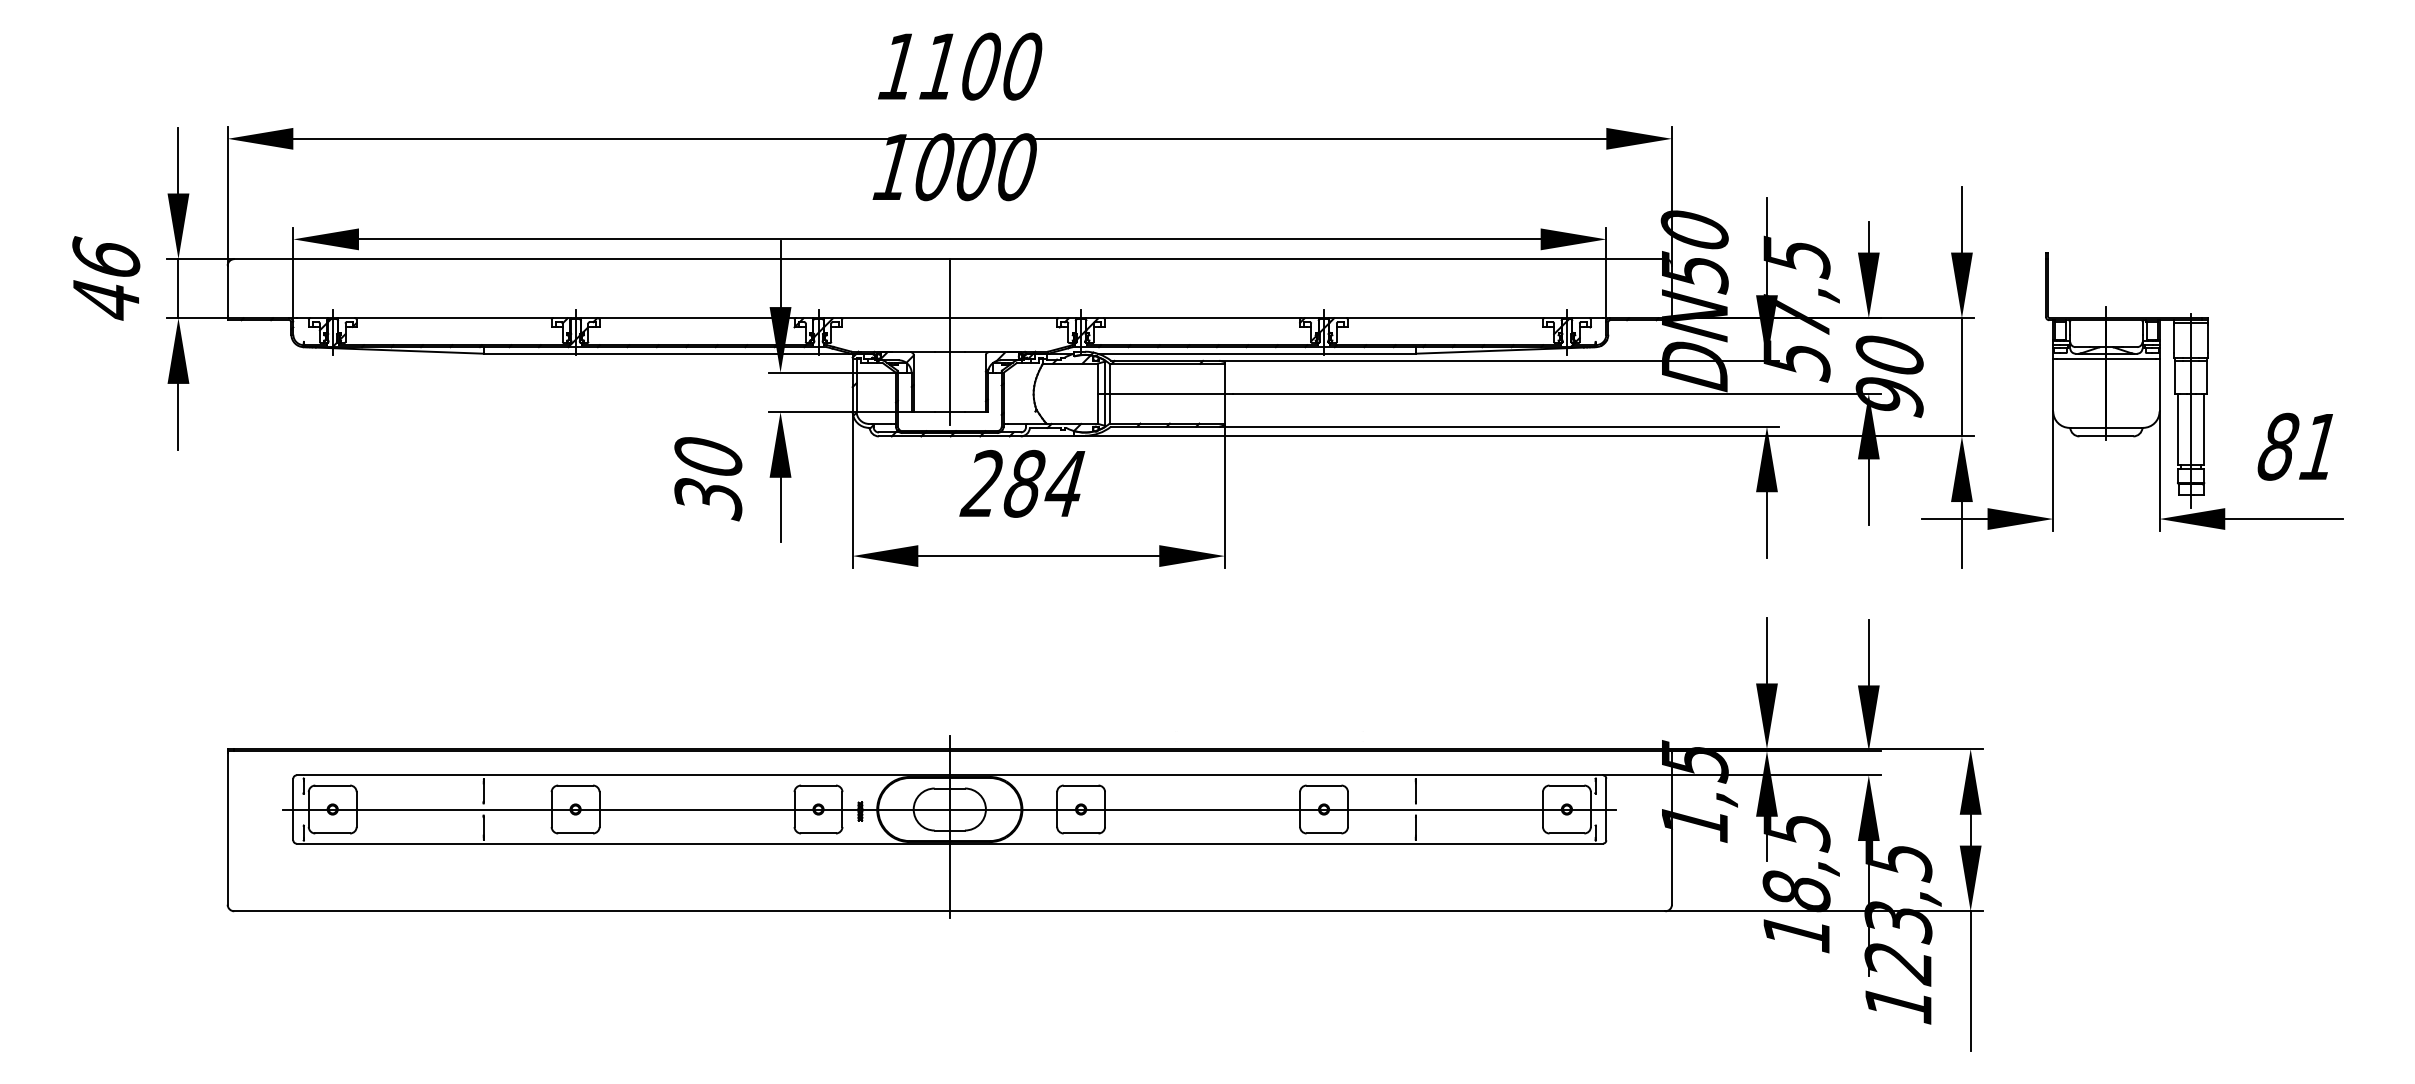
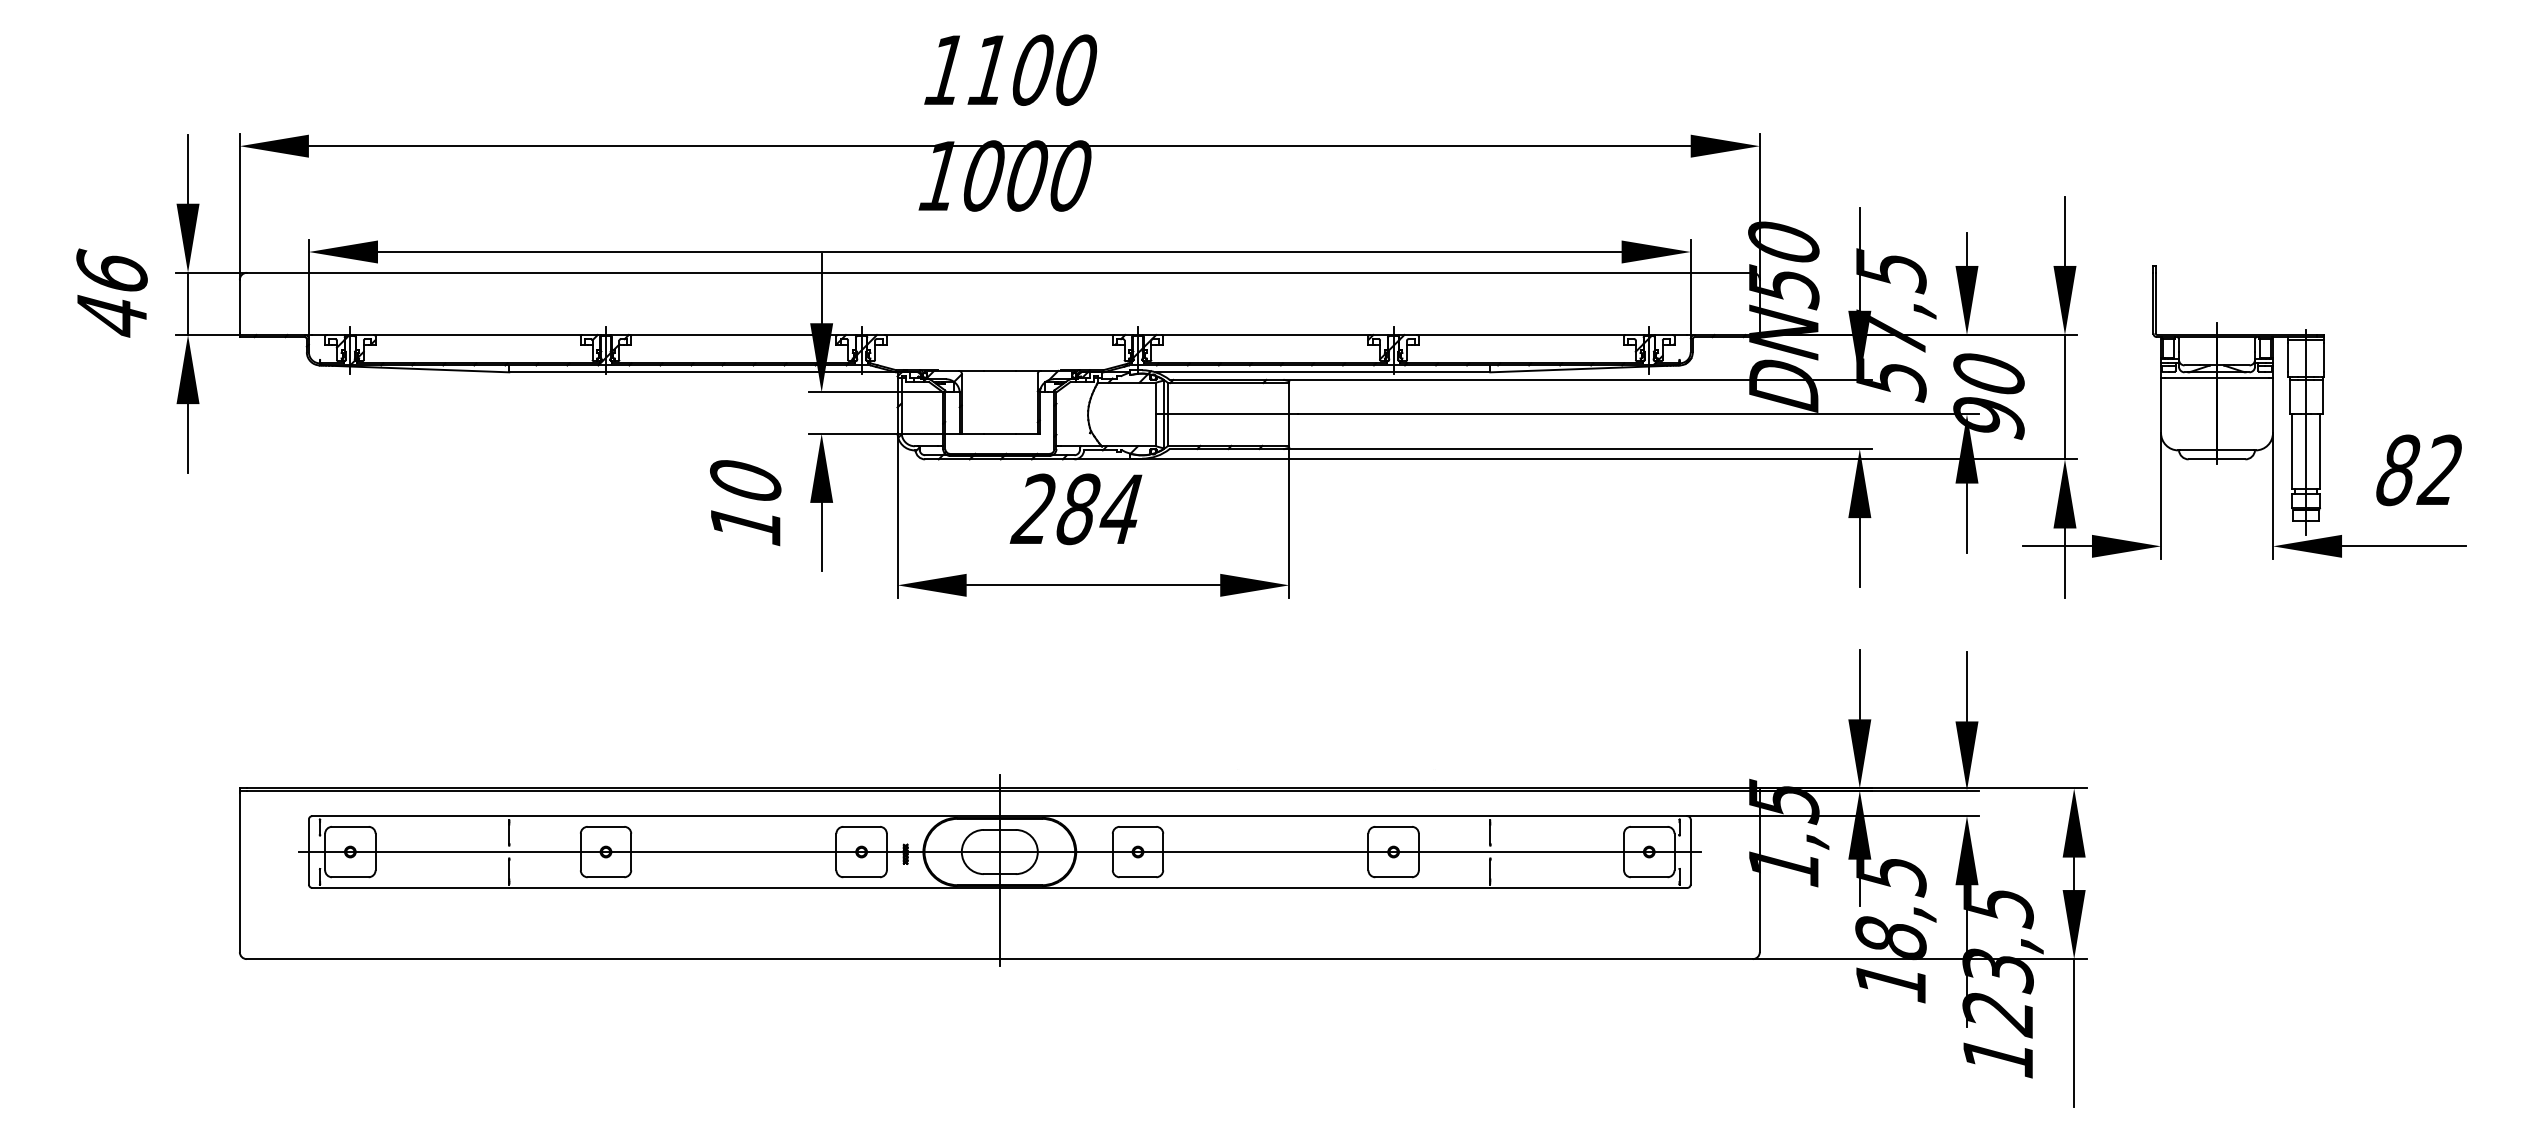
line: (949, 341) -> (999, 359), removed
text: (2316, 446) -> (2438, 469), 81 -> 82
text: (708, 499) -> (745, 525), 30 -> 10

